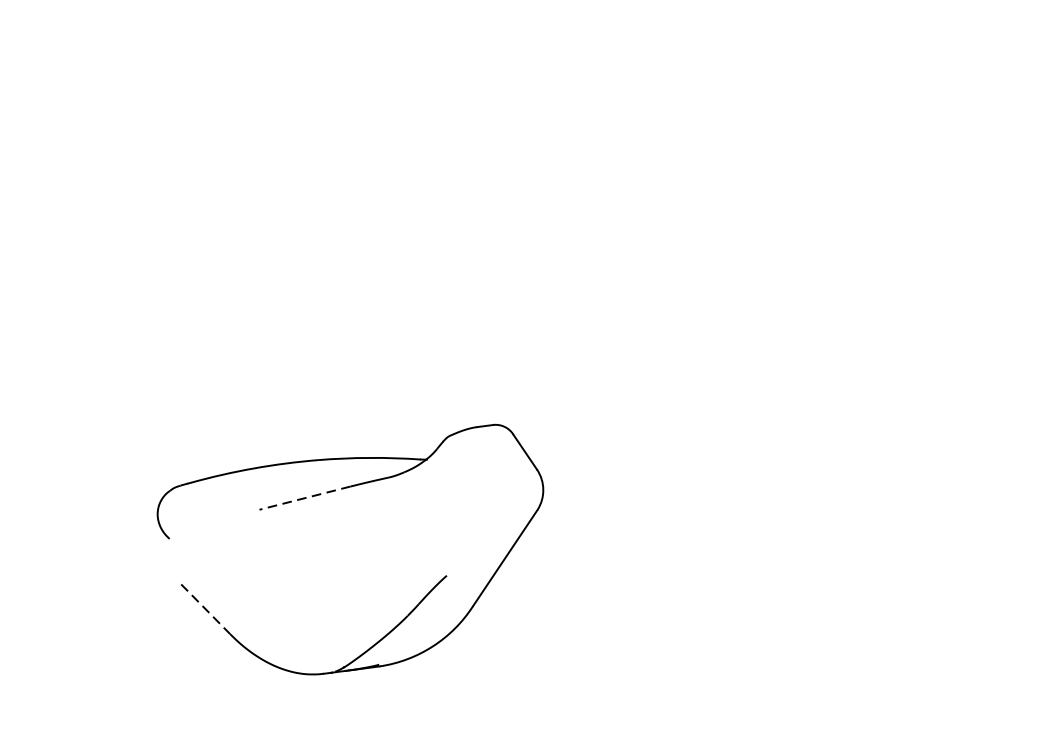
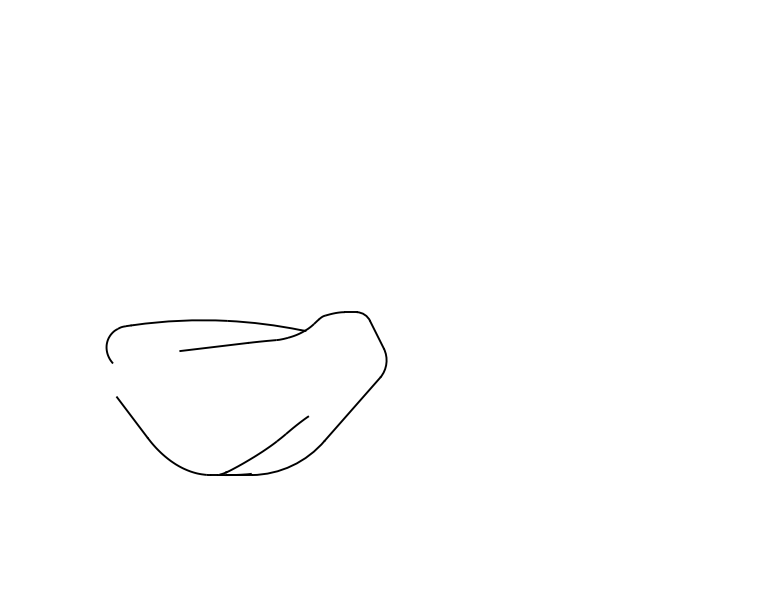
line: (304, 498) -> (213, 347), dashed -> solid
line: (206, 609) -> (132, 417), dashed -> solid

